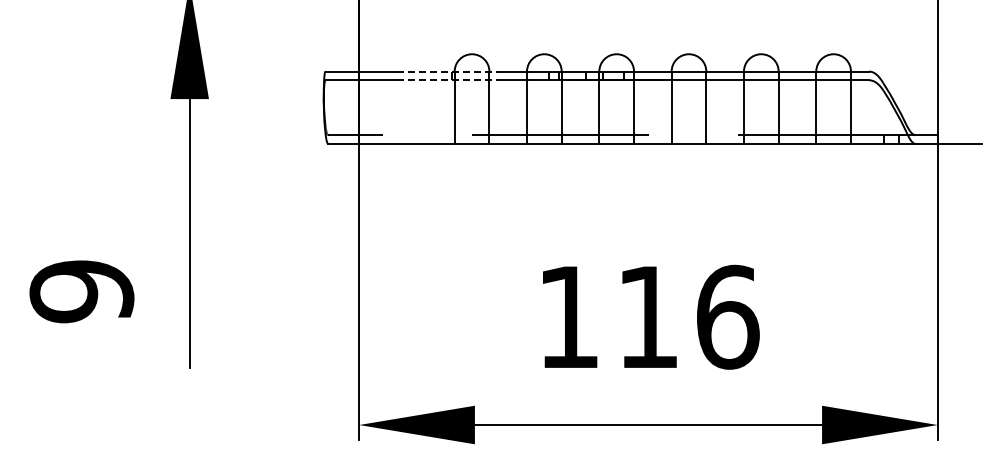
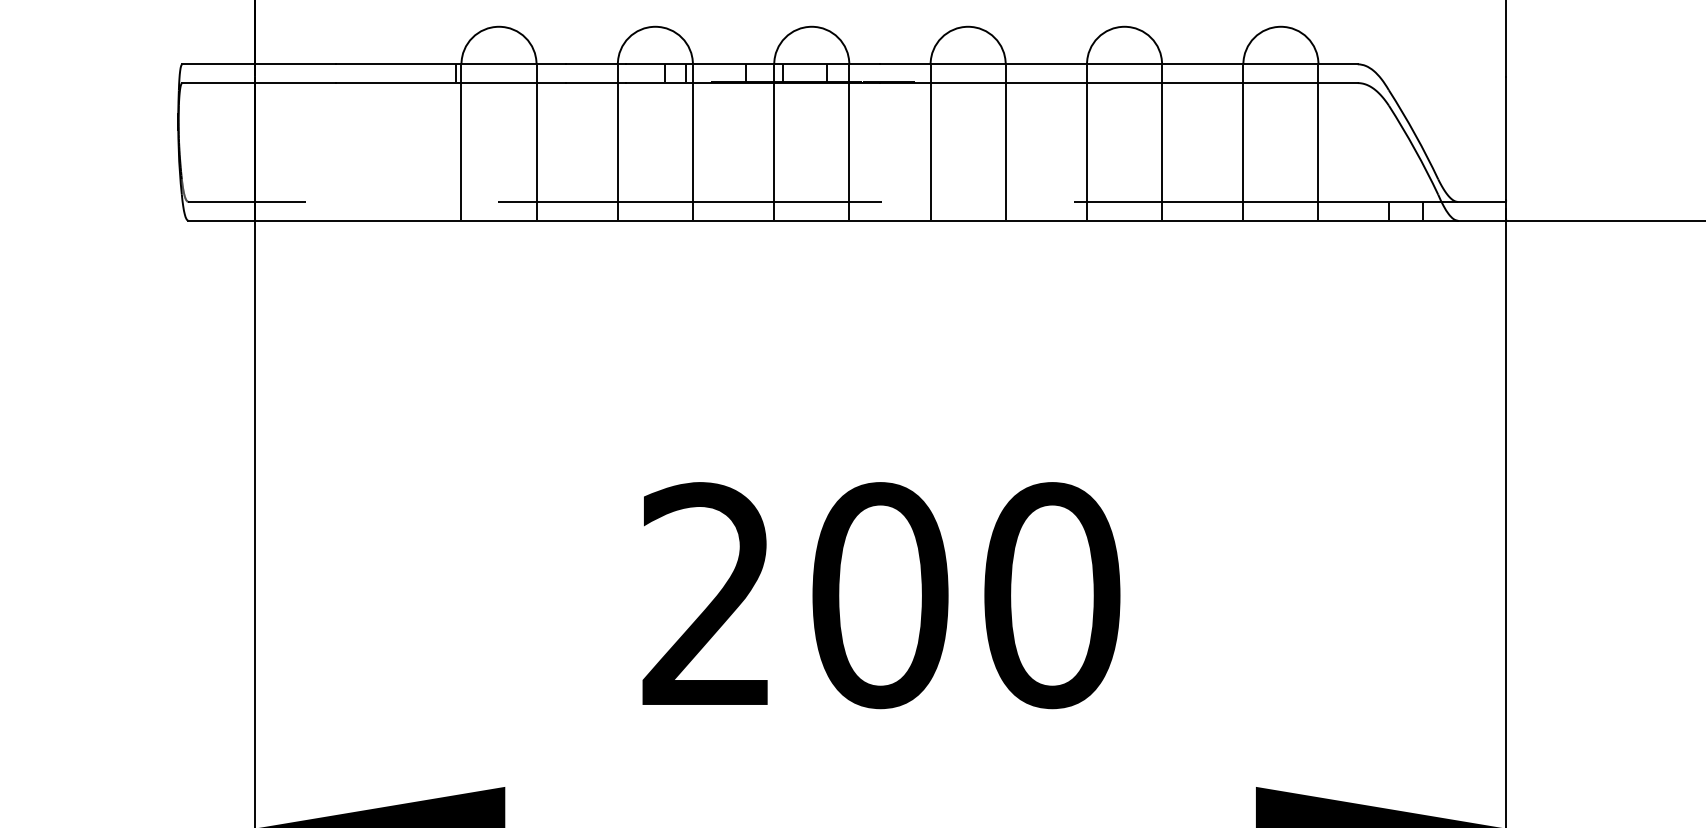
line: (449, 71) -> (450, 64), dashed -> solid
line: (449, 80) -> (450, 83), dashed -> solid
text: (648, 316) -> (880, 593), 116 -> 200

